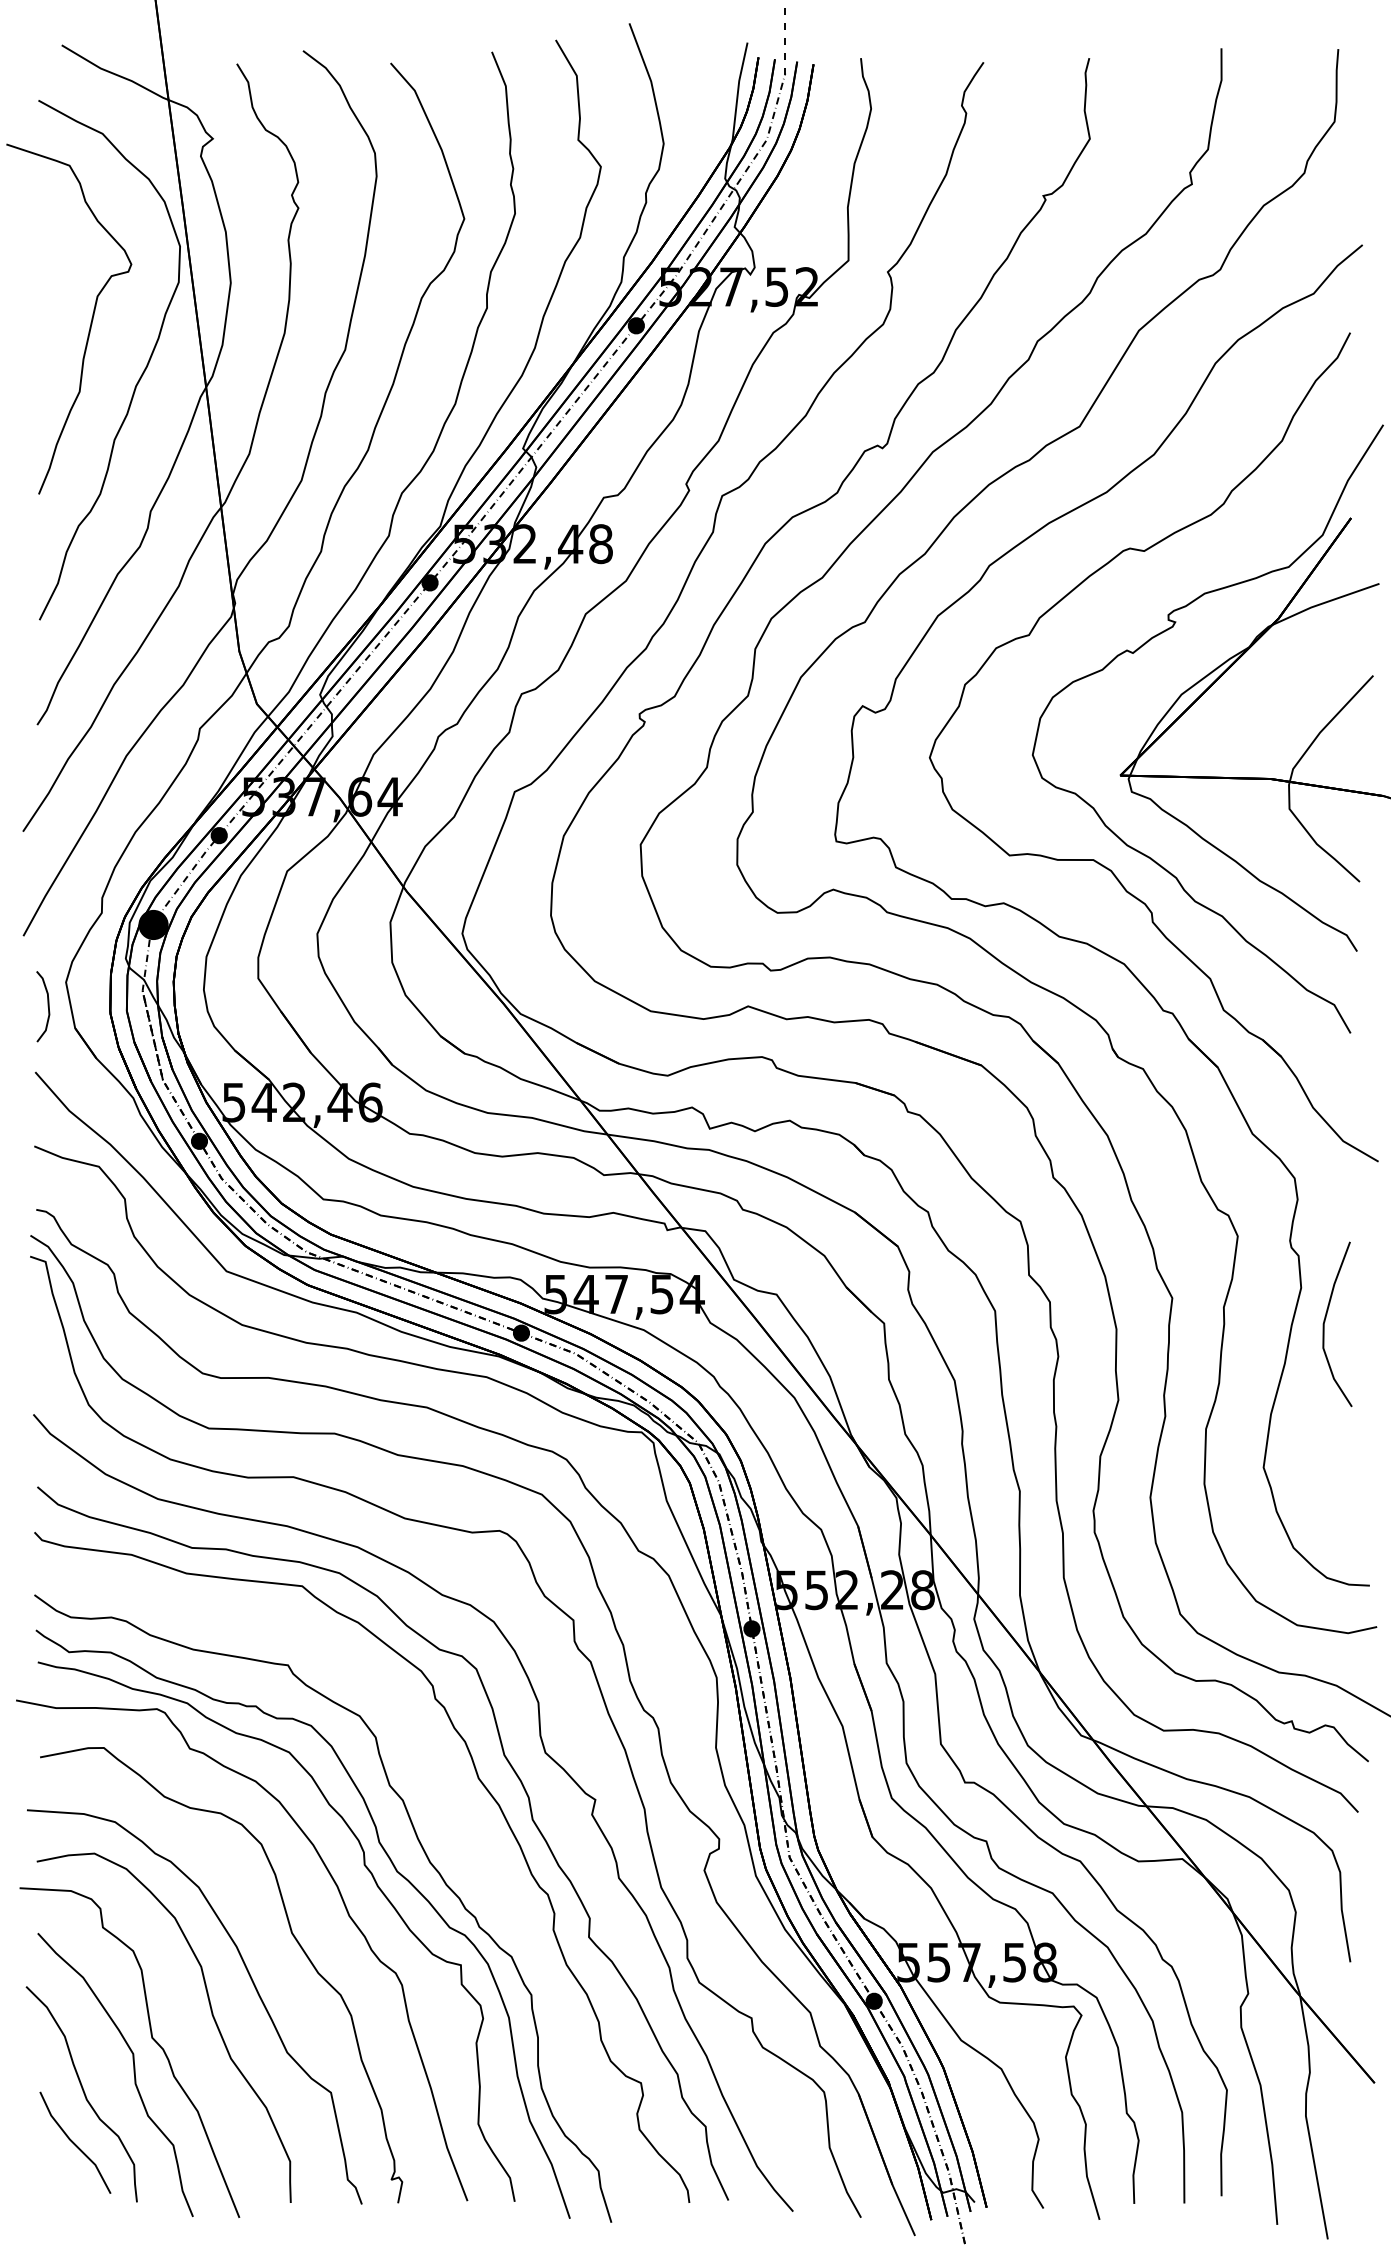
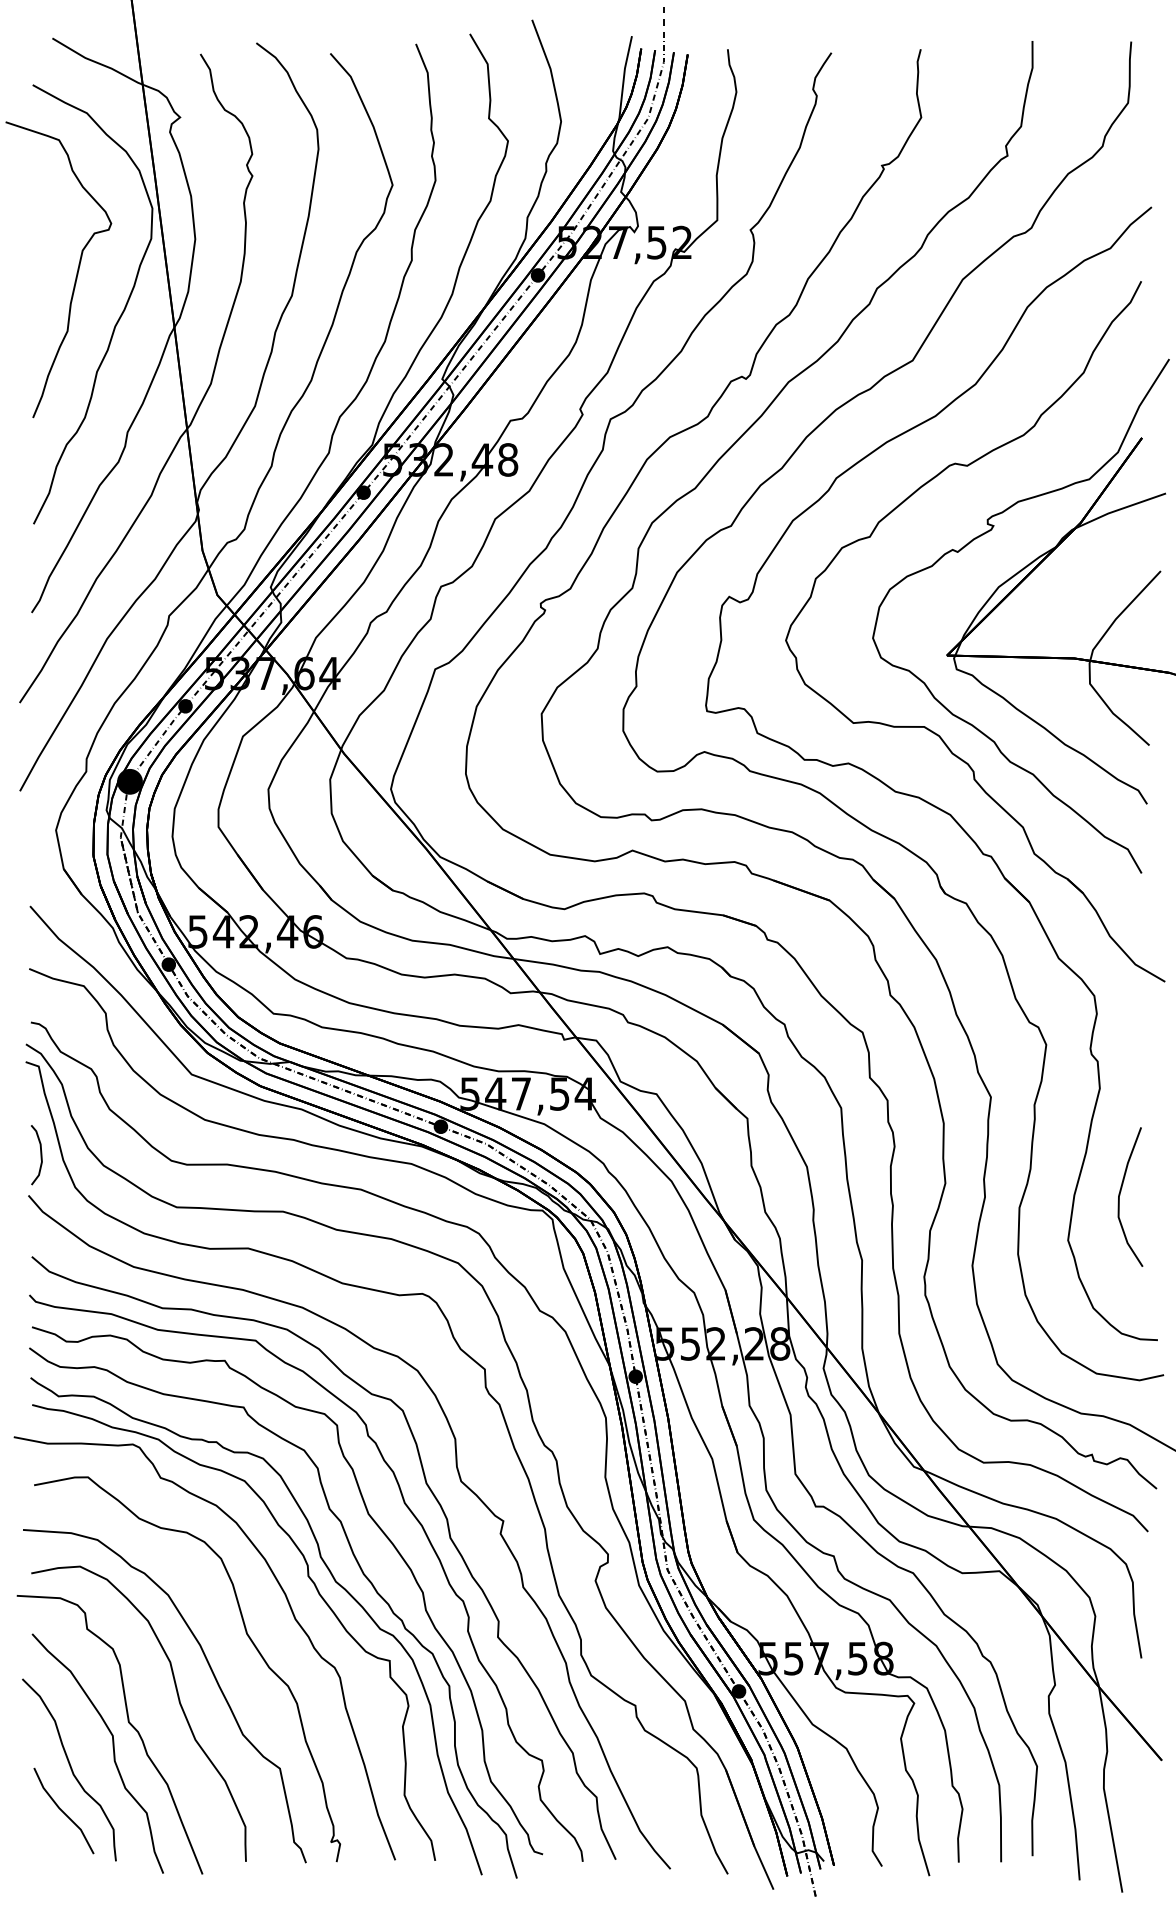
curve: (47, 1006) -> (40, 1154), moved
curve: (1325, 1321) -> (1120, 1194), moved
curve: (441, 1800) -> (373, 1521), added

